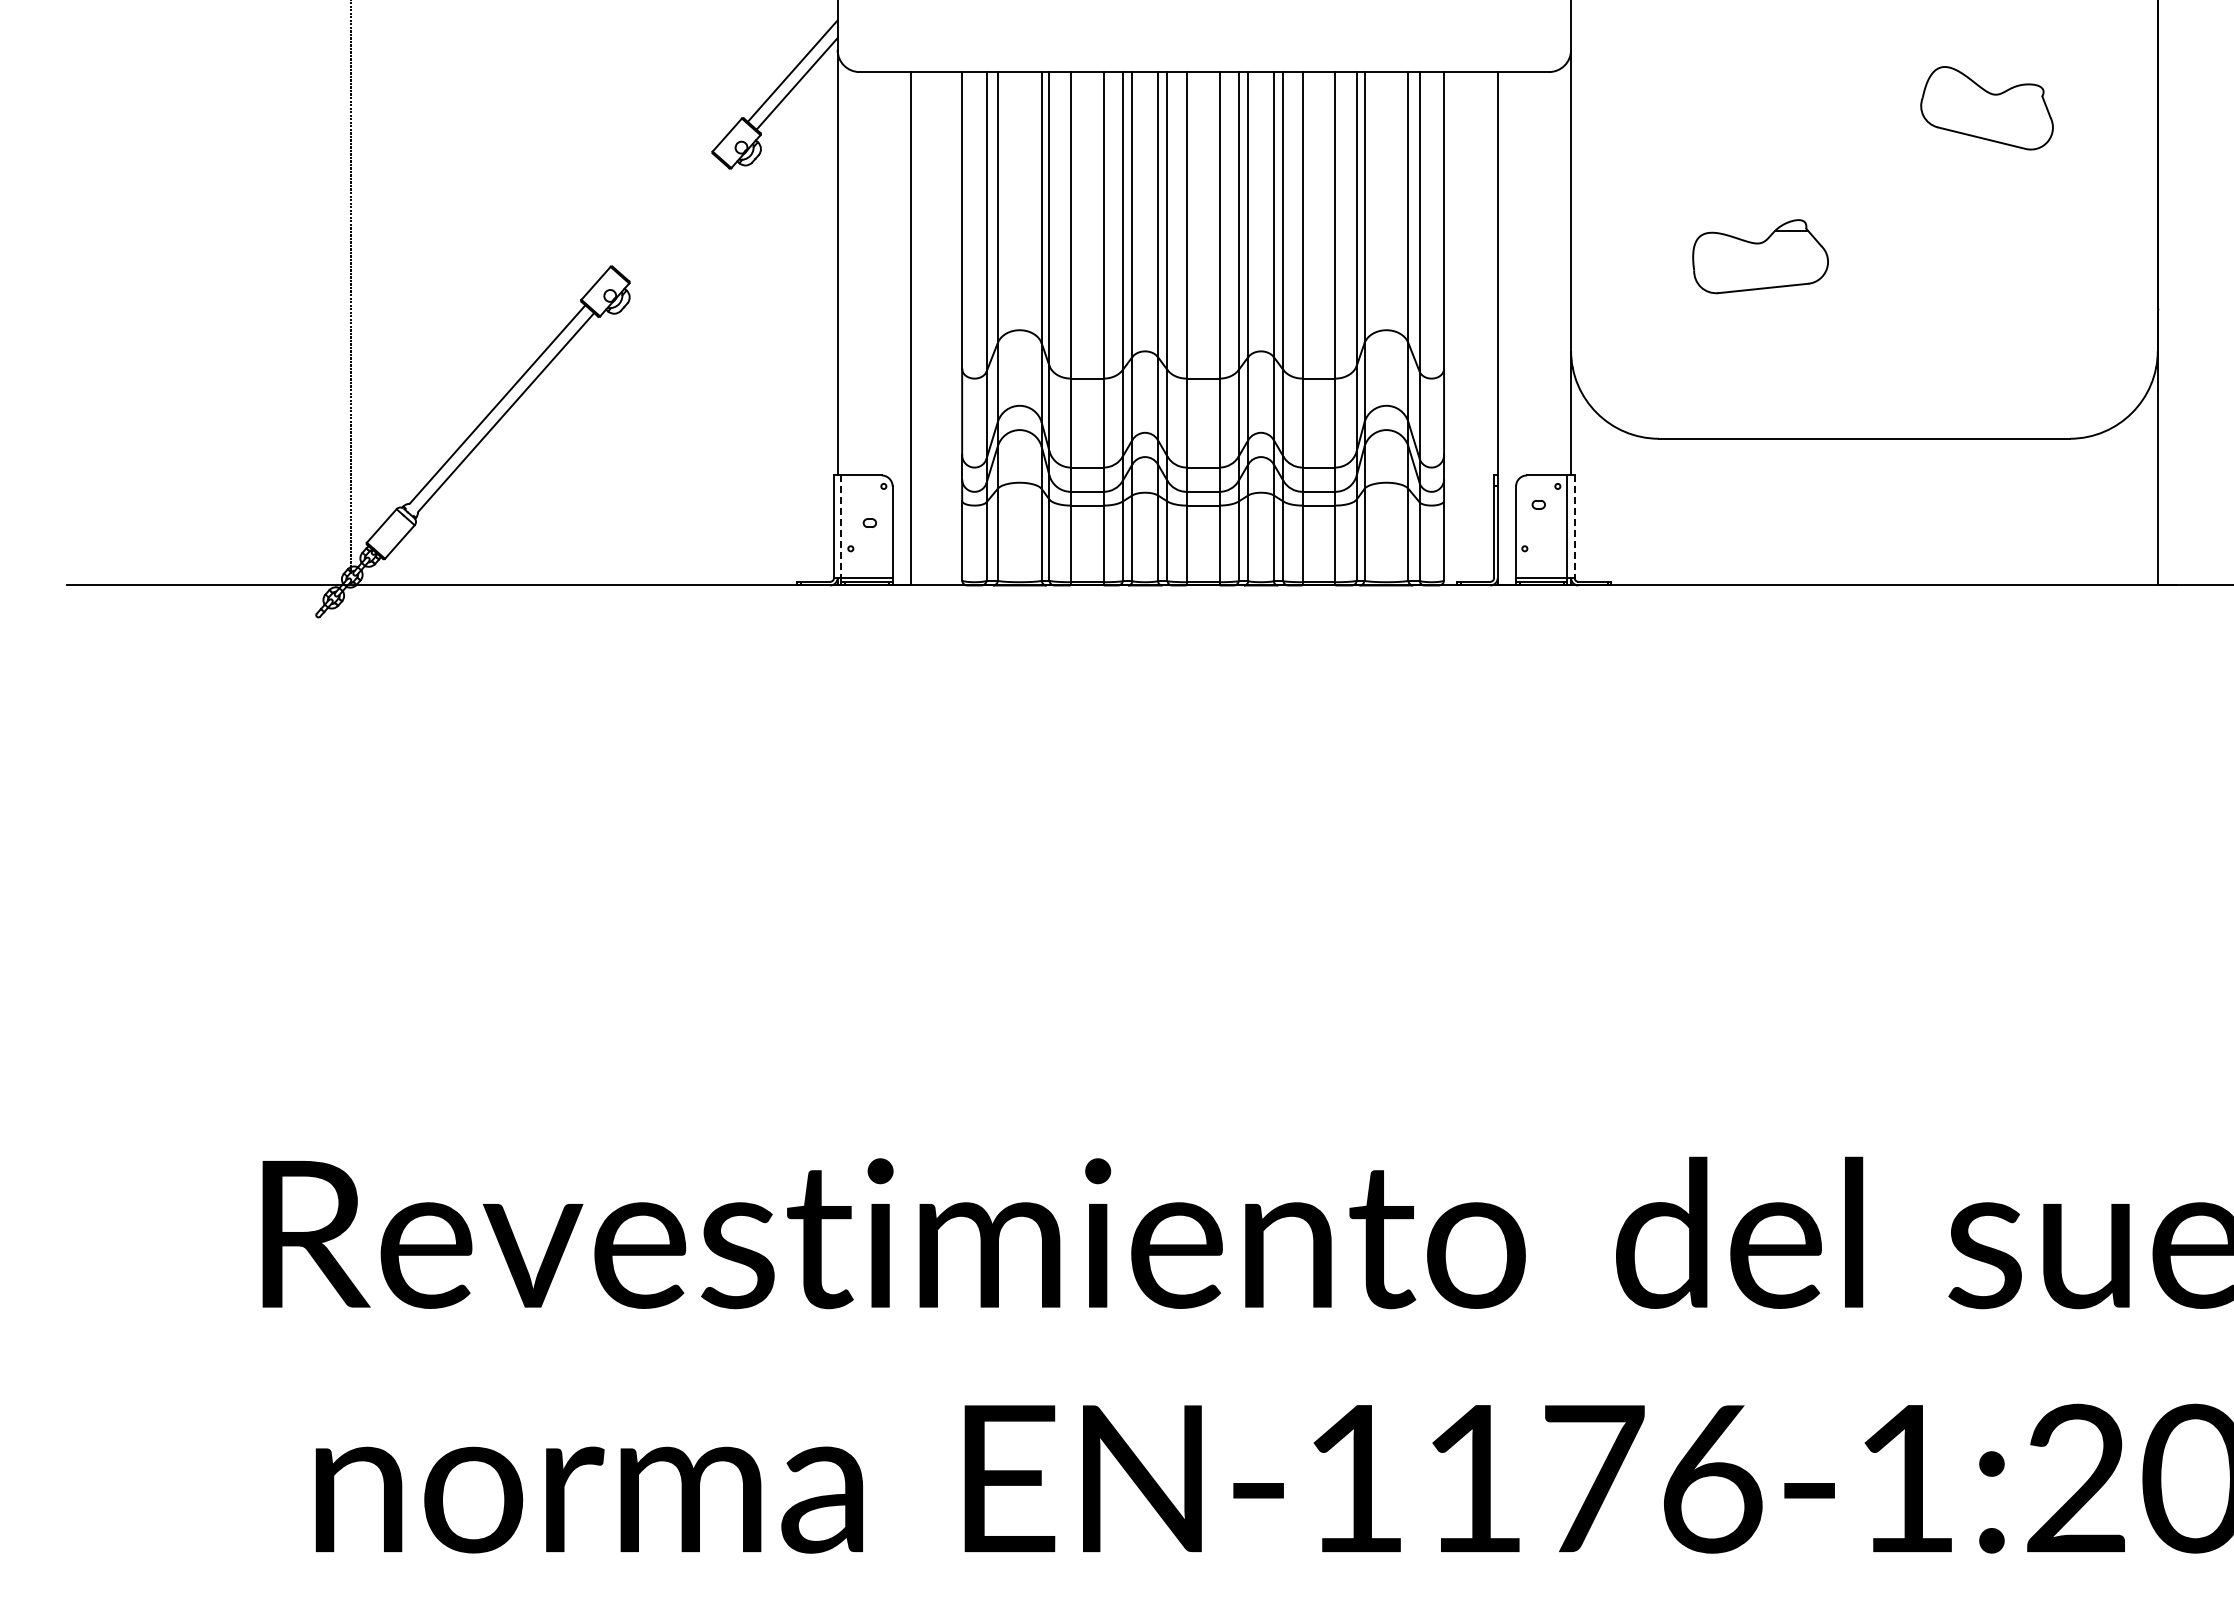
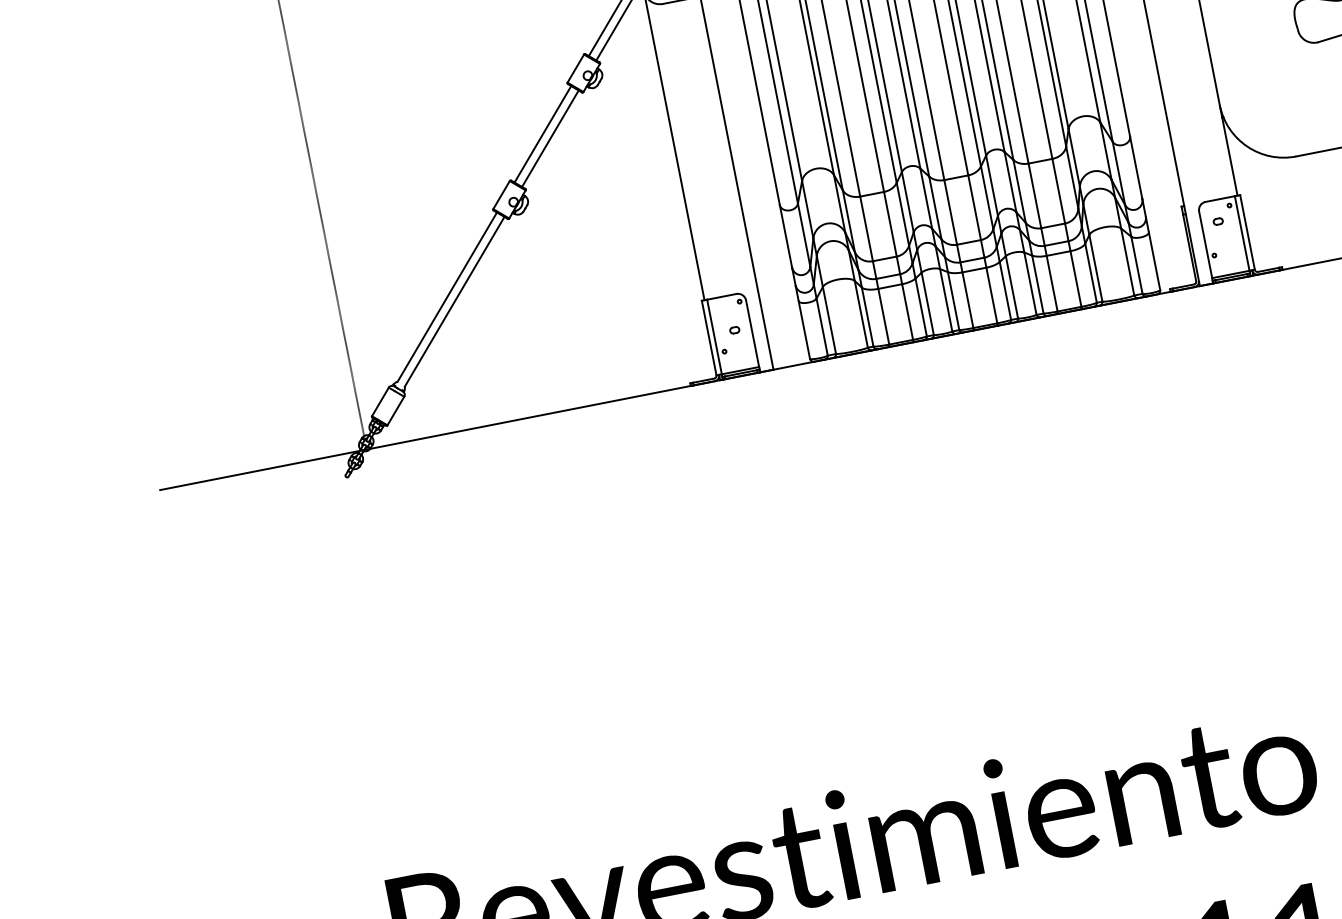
line: (666, 213) -> (542, 134), added
line: (675, 220) -> (550, 138), added
line: (841, 527) -> (714, 337), dashed -> solid
line: (1574, 527) -> (1247, 233), dashed -> solid

